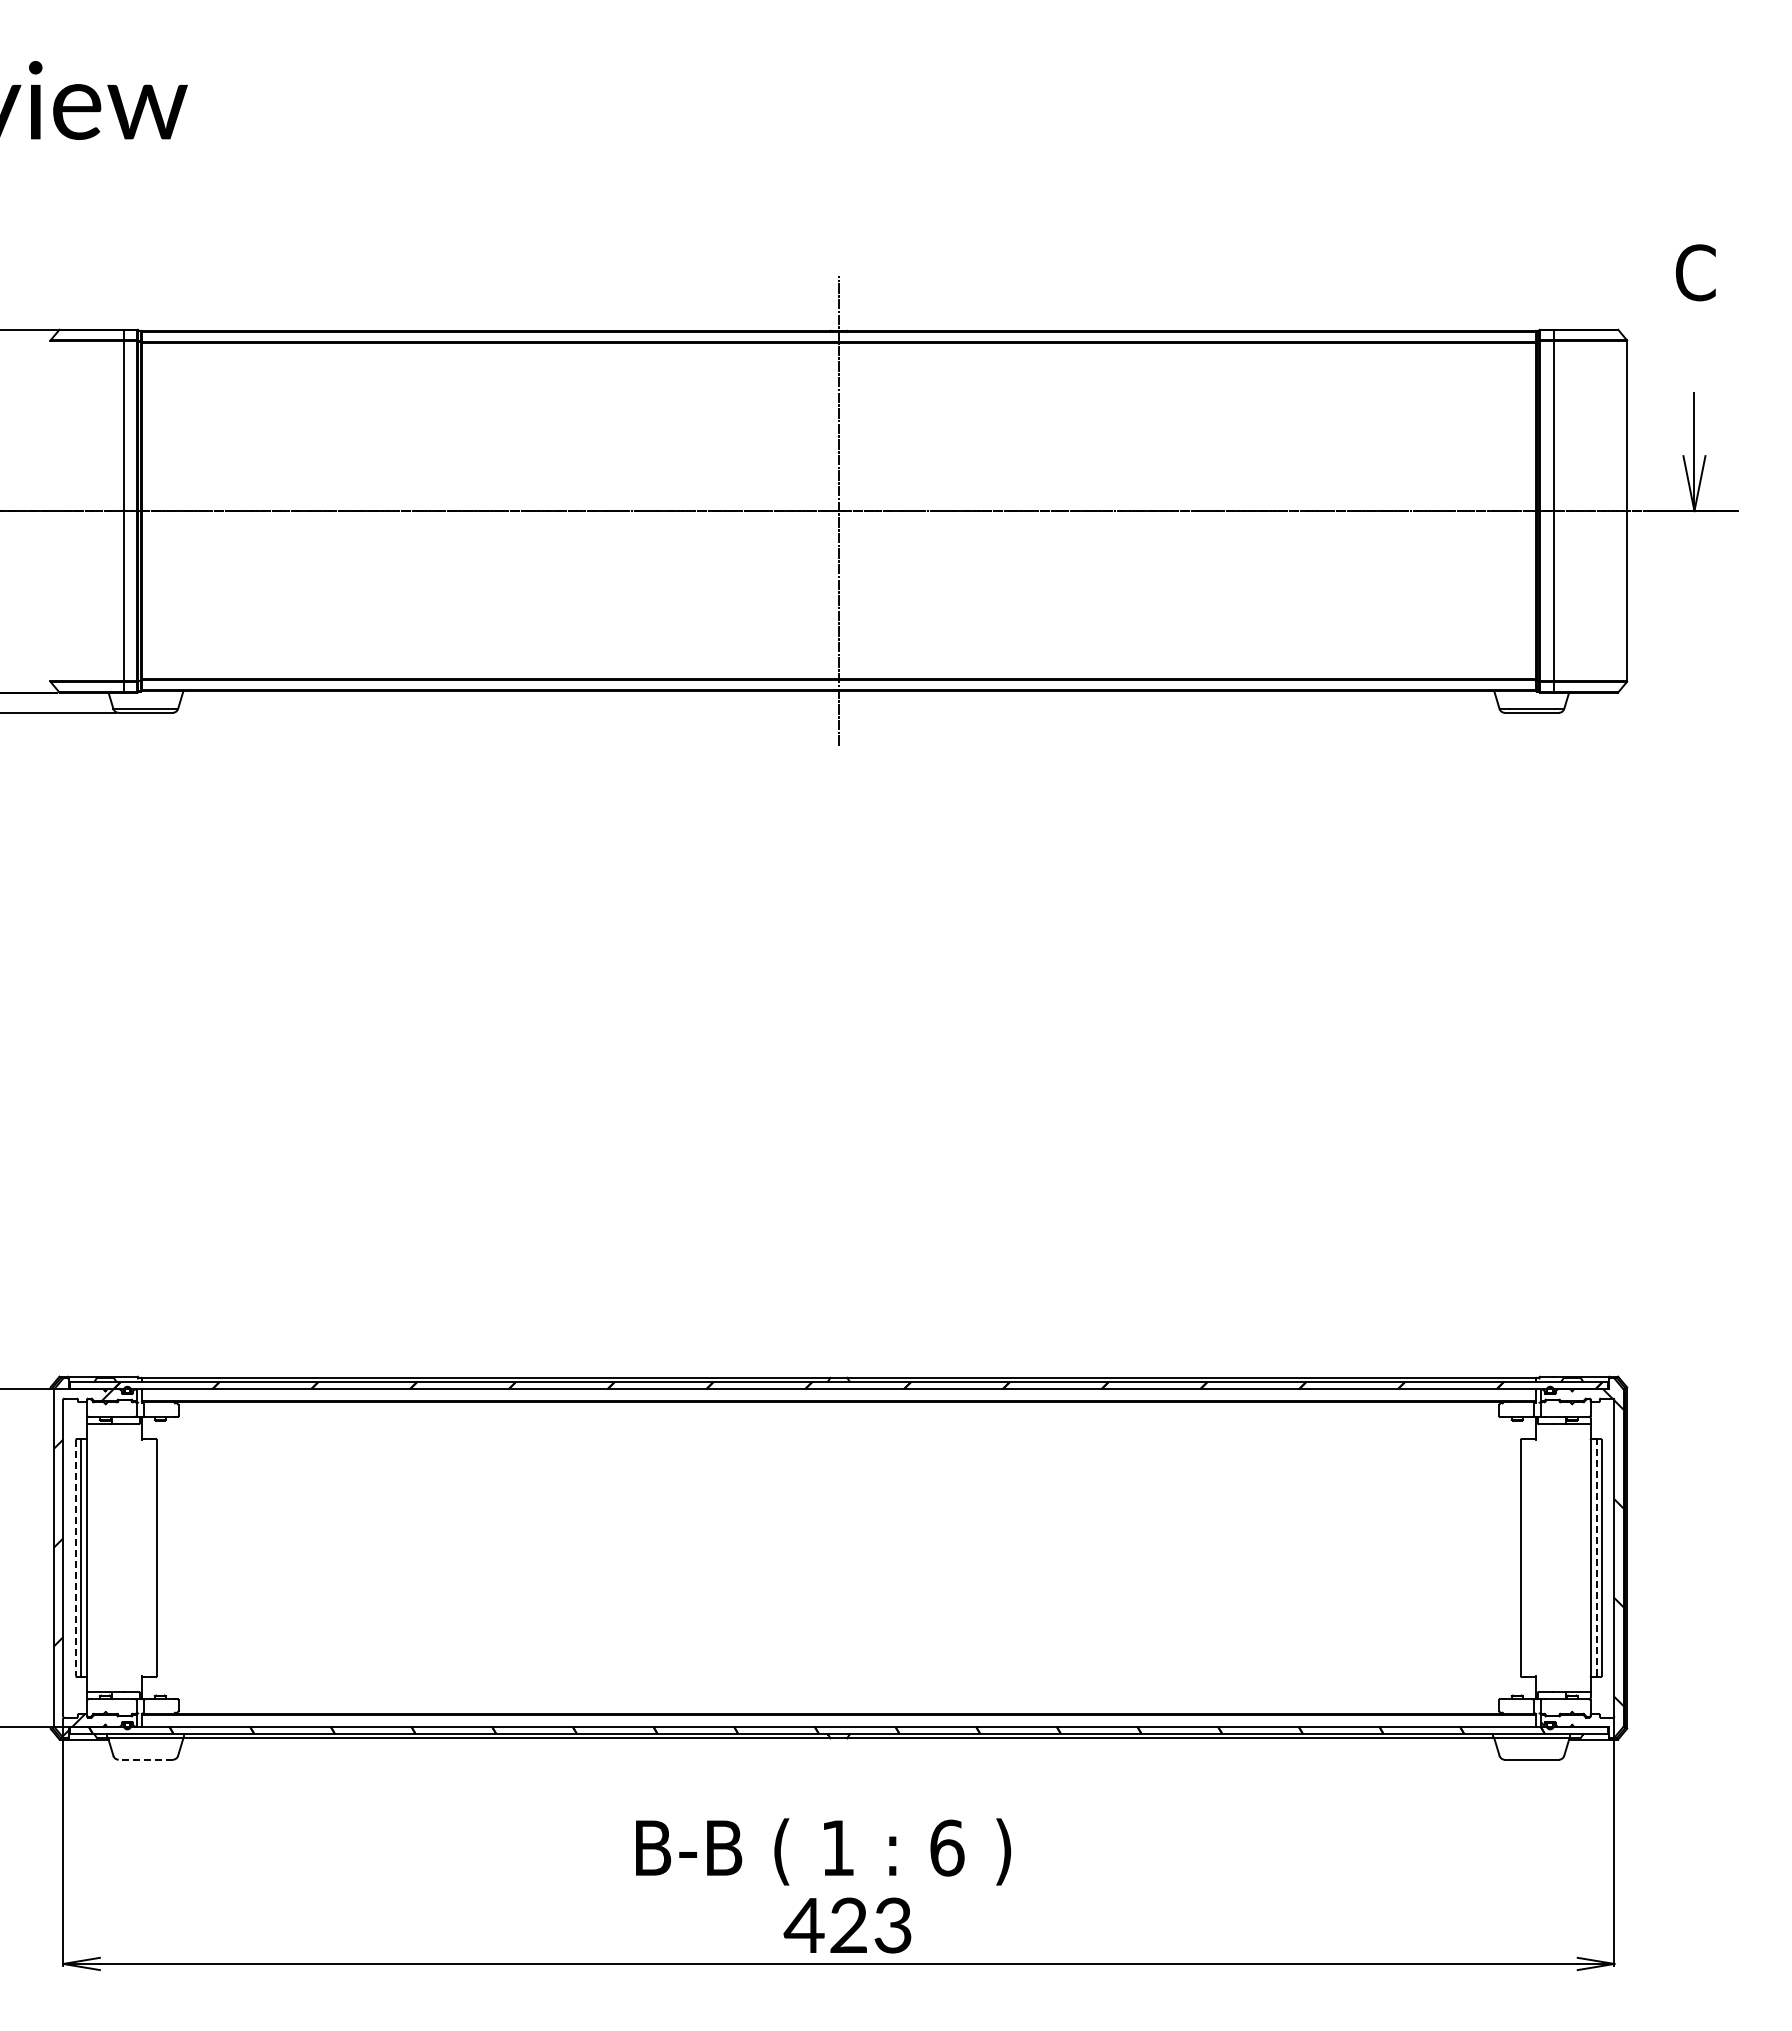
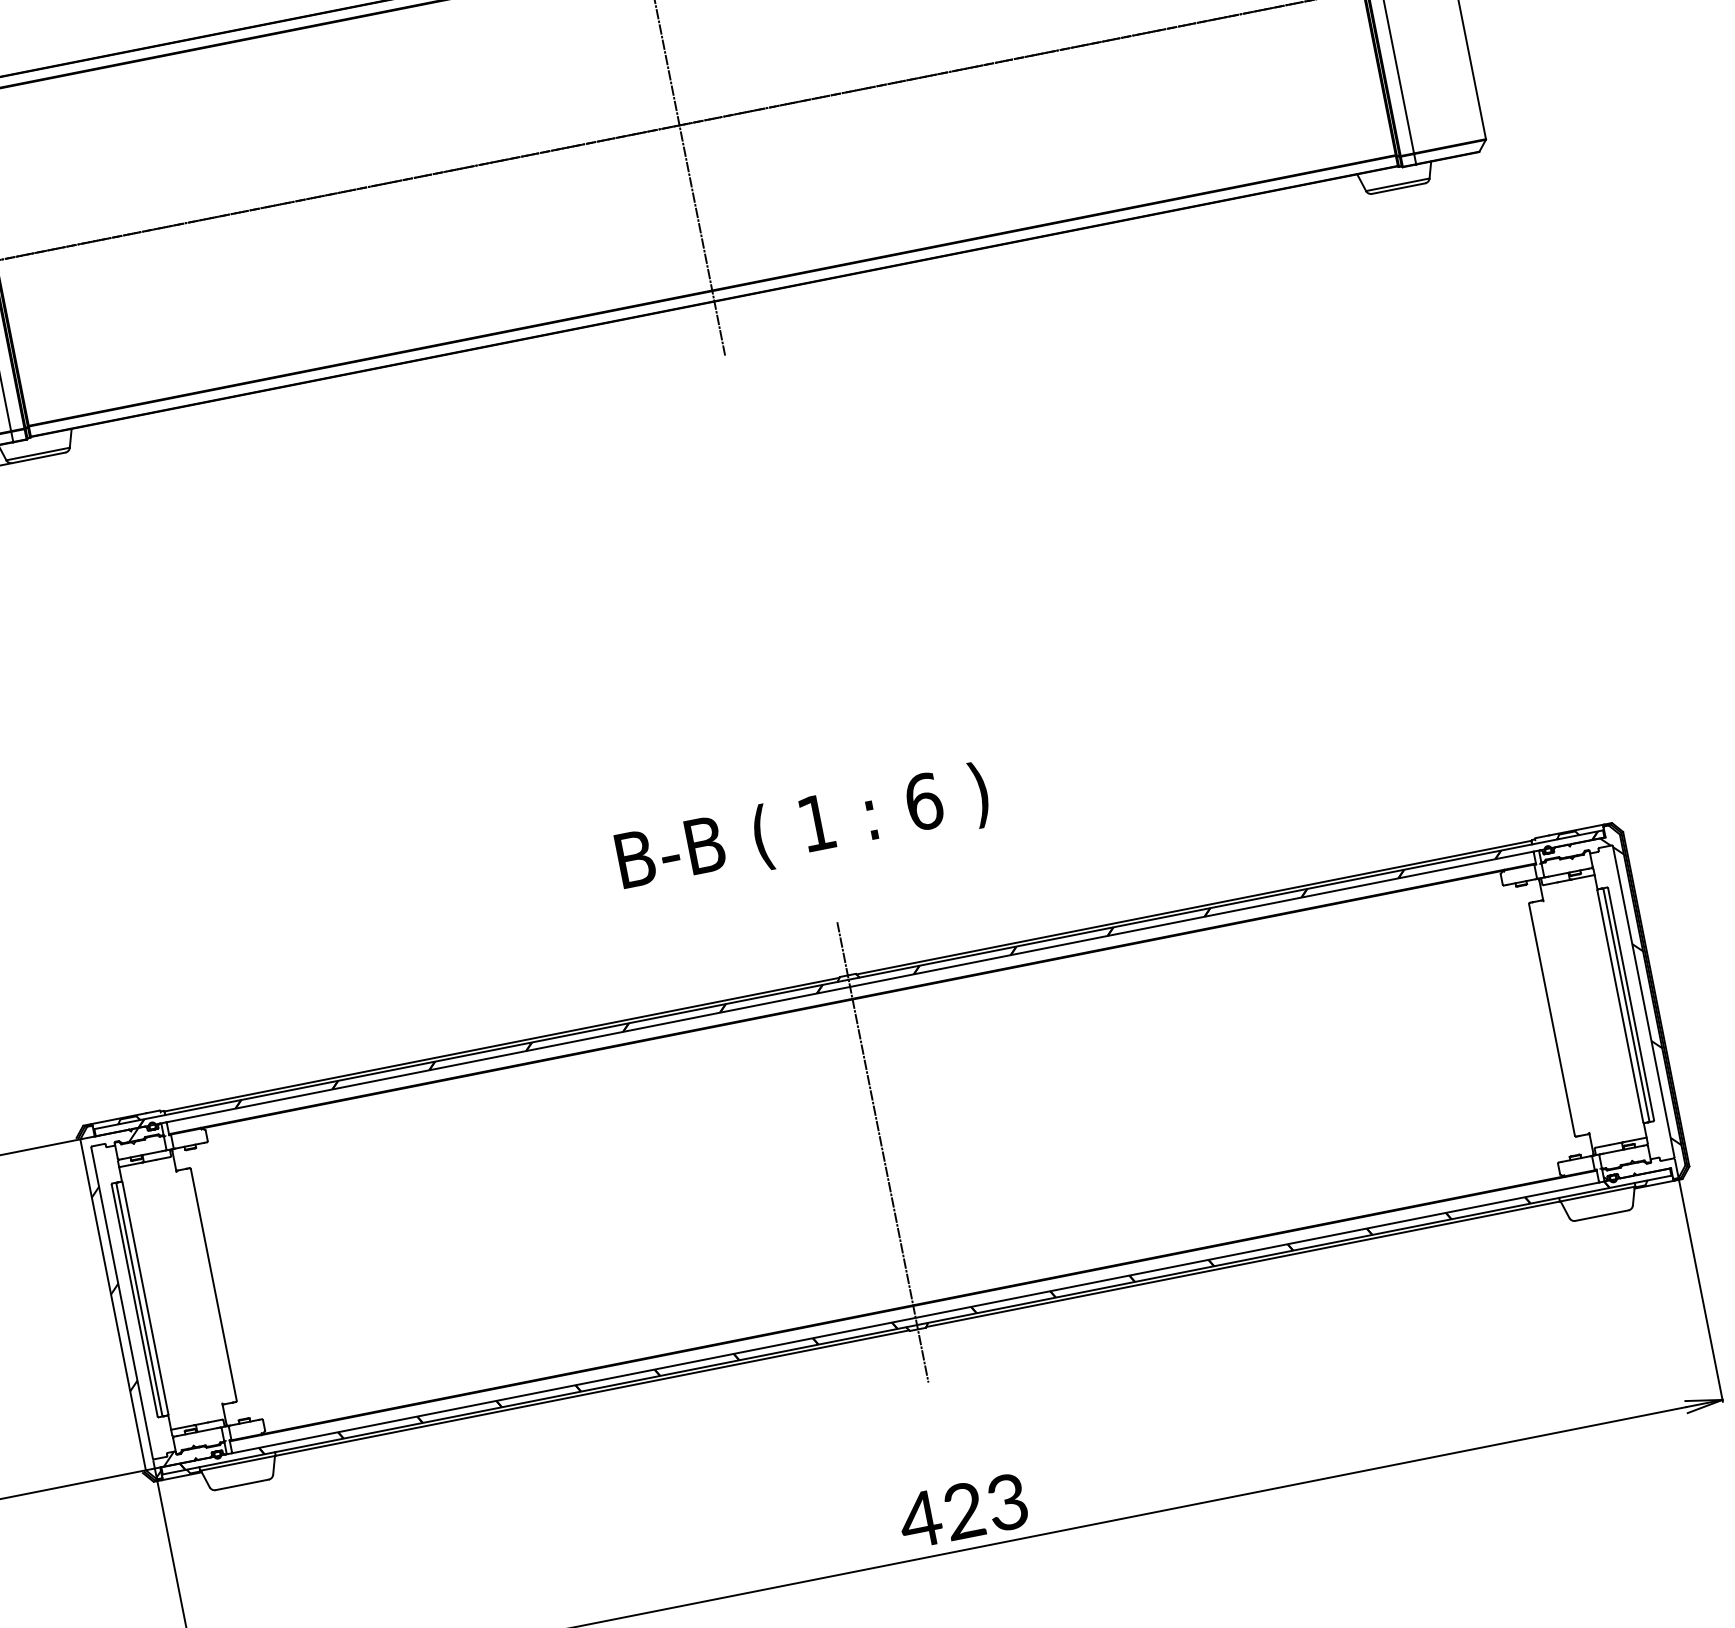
line: (838, 1557) -> (882, 1151), added
line: (1596, 1557) -> (1626, 1004), dashed -> solid
line: (76, 1558) -> (135, 1300), dashed -> solid
line: (145, 1759) -> (241, 1484), dashed -> solid
text: (823, 1851) -> (803, 829), moved

